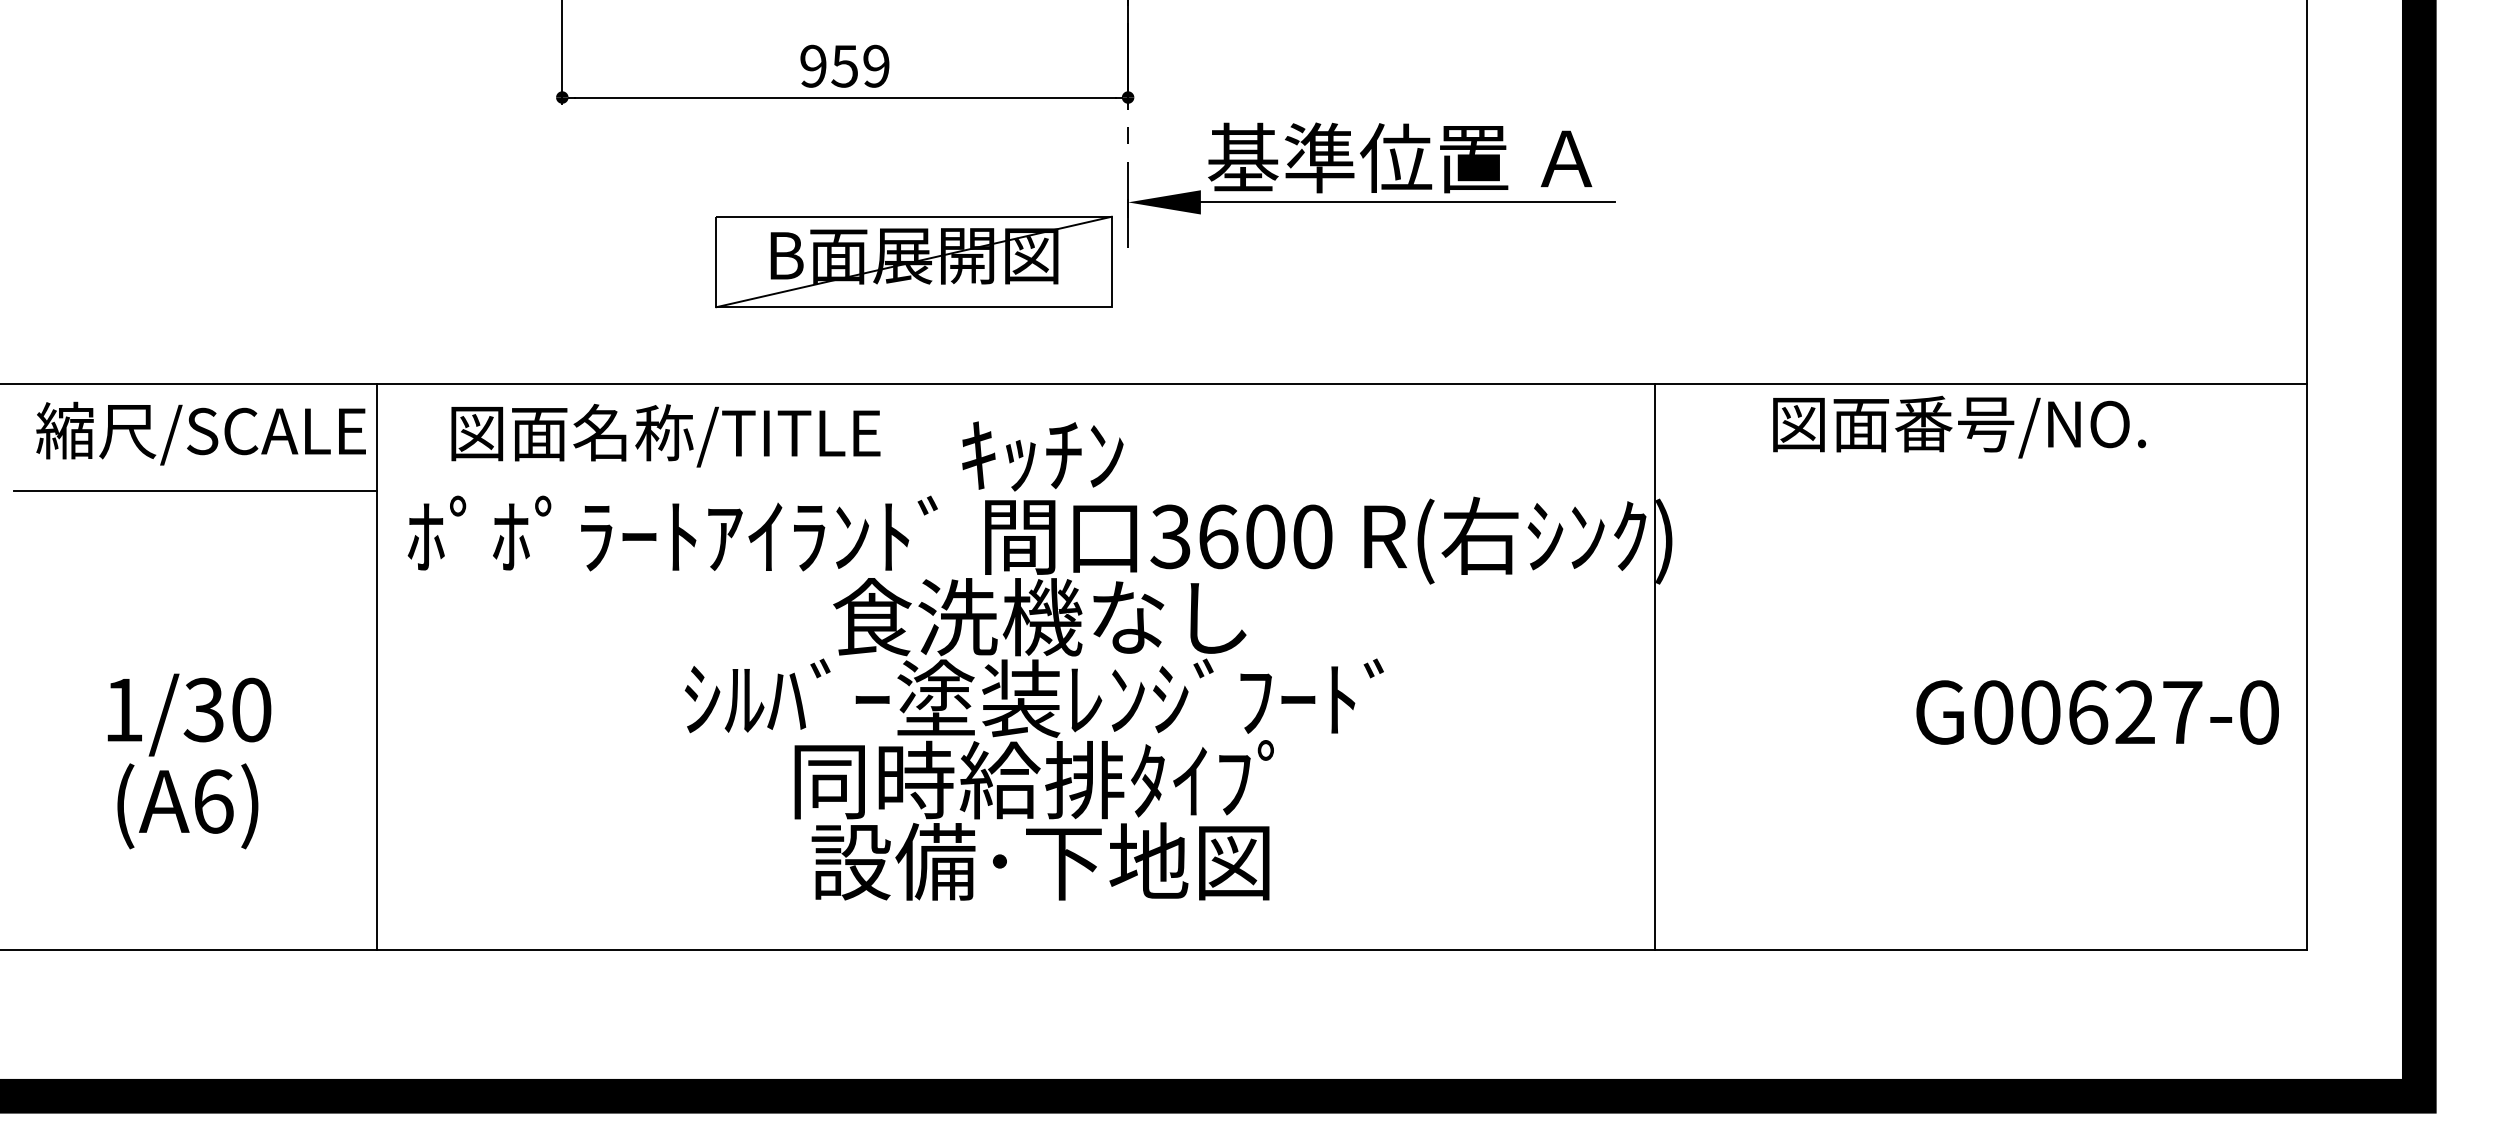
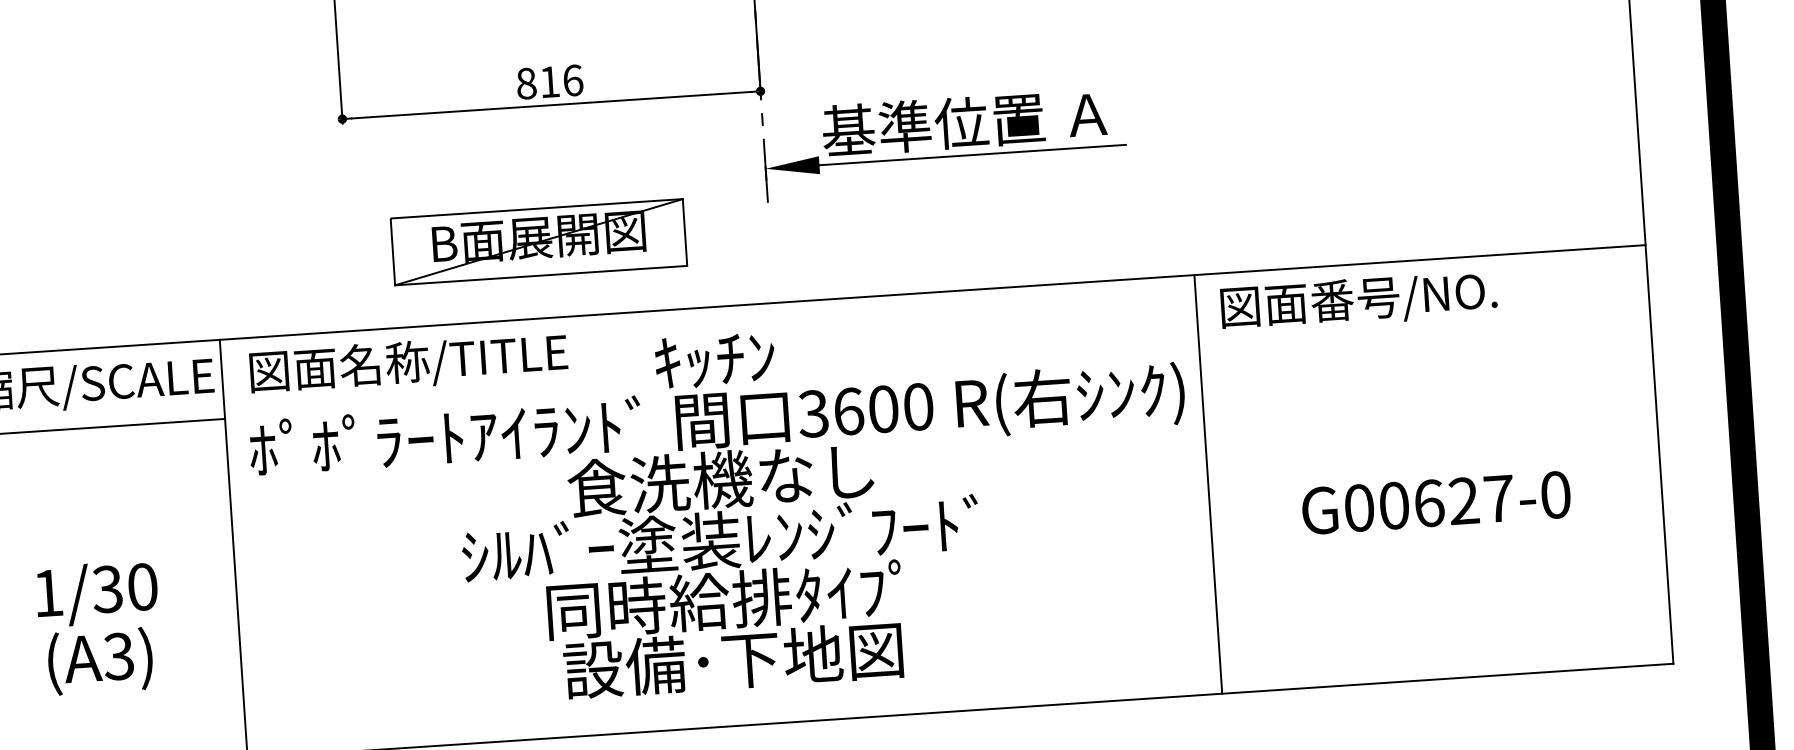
text: (844, 65) -> (549, 81), 959 -> 816
part: (913, 261) -> (538, 241), moved
text: (1959, 426) -> (1358, 300), moved
text: (665, 435) -> (408, 364), moved
line: (1655, 666) -> (1208, 483), moved
text: (2097, 712) -> (1436, 502), moved
text: (212, 801) -> (118, 656), (A6) -> (A3)

